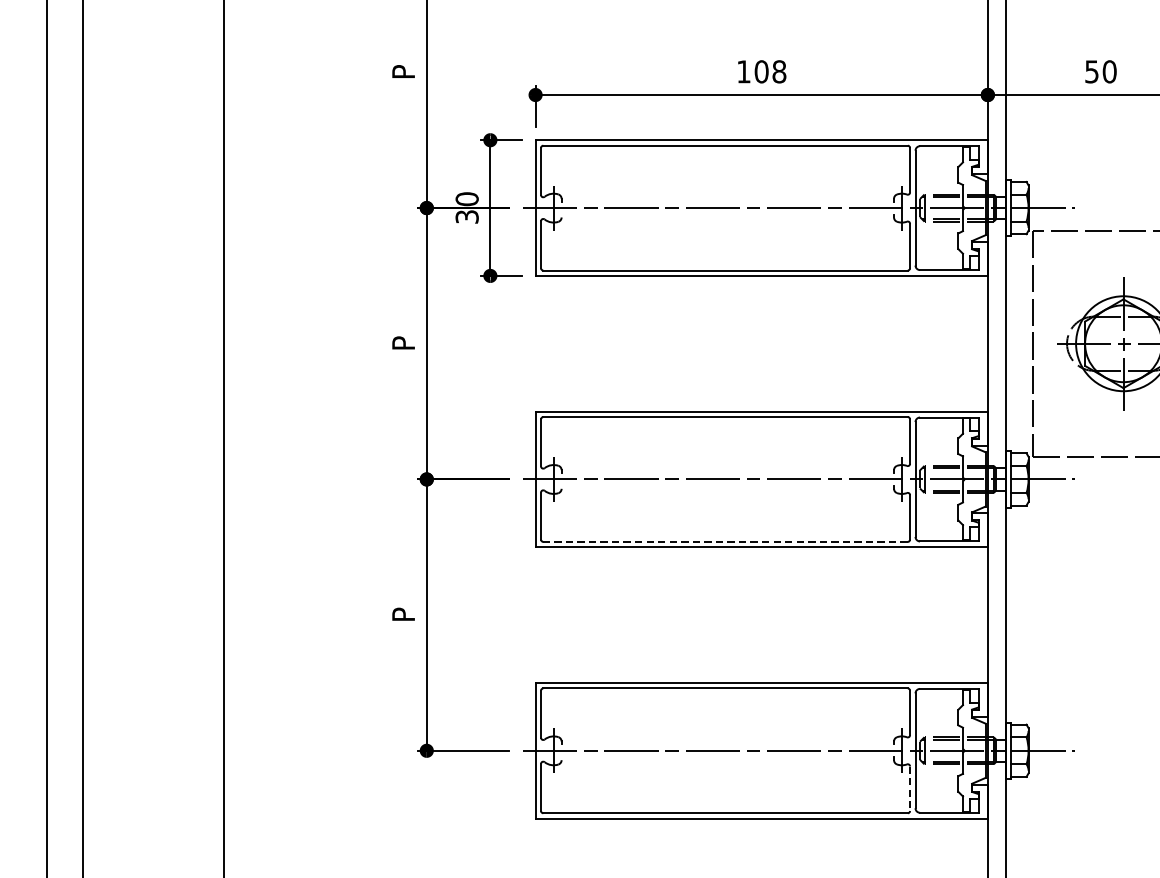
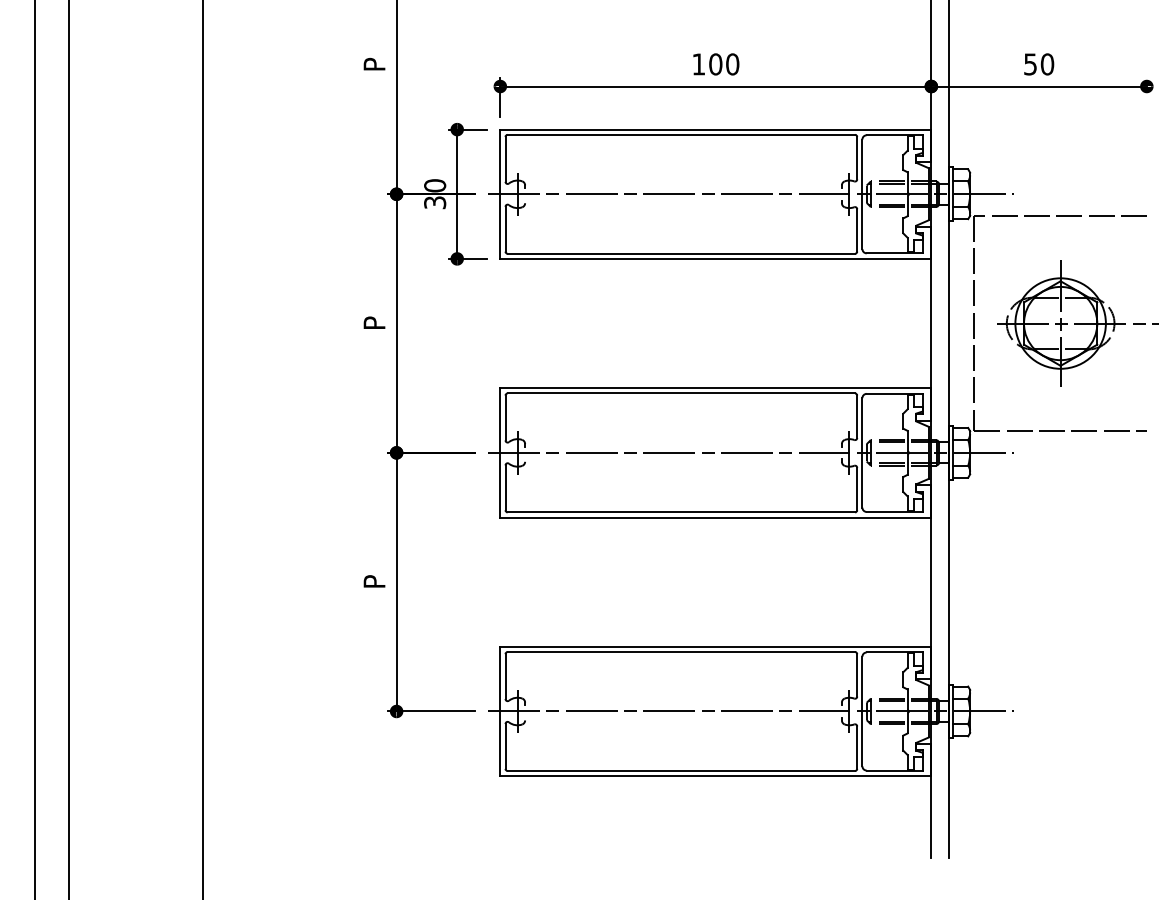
text: (779, 71) -> (732, 64), 108 -> 100
line: (725, 542) -> (681, 512), dashed -> solid
line: (910, 789) -> (857, 748), dashed -> solid

